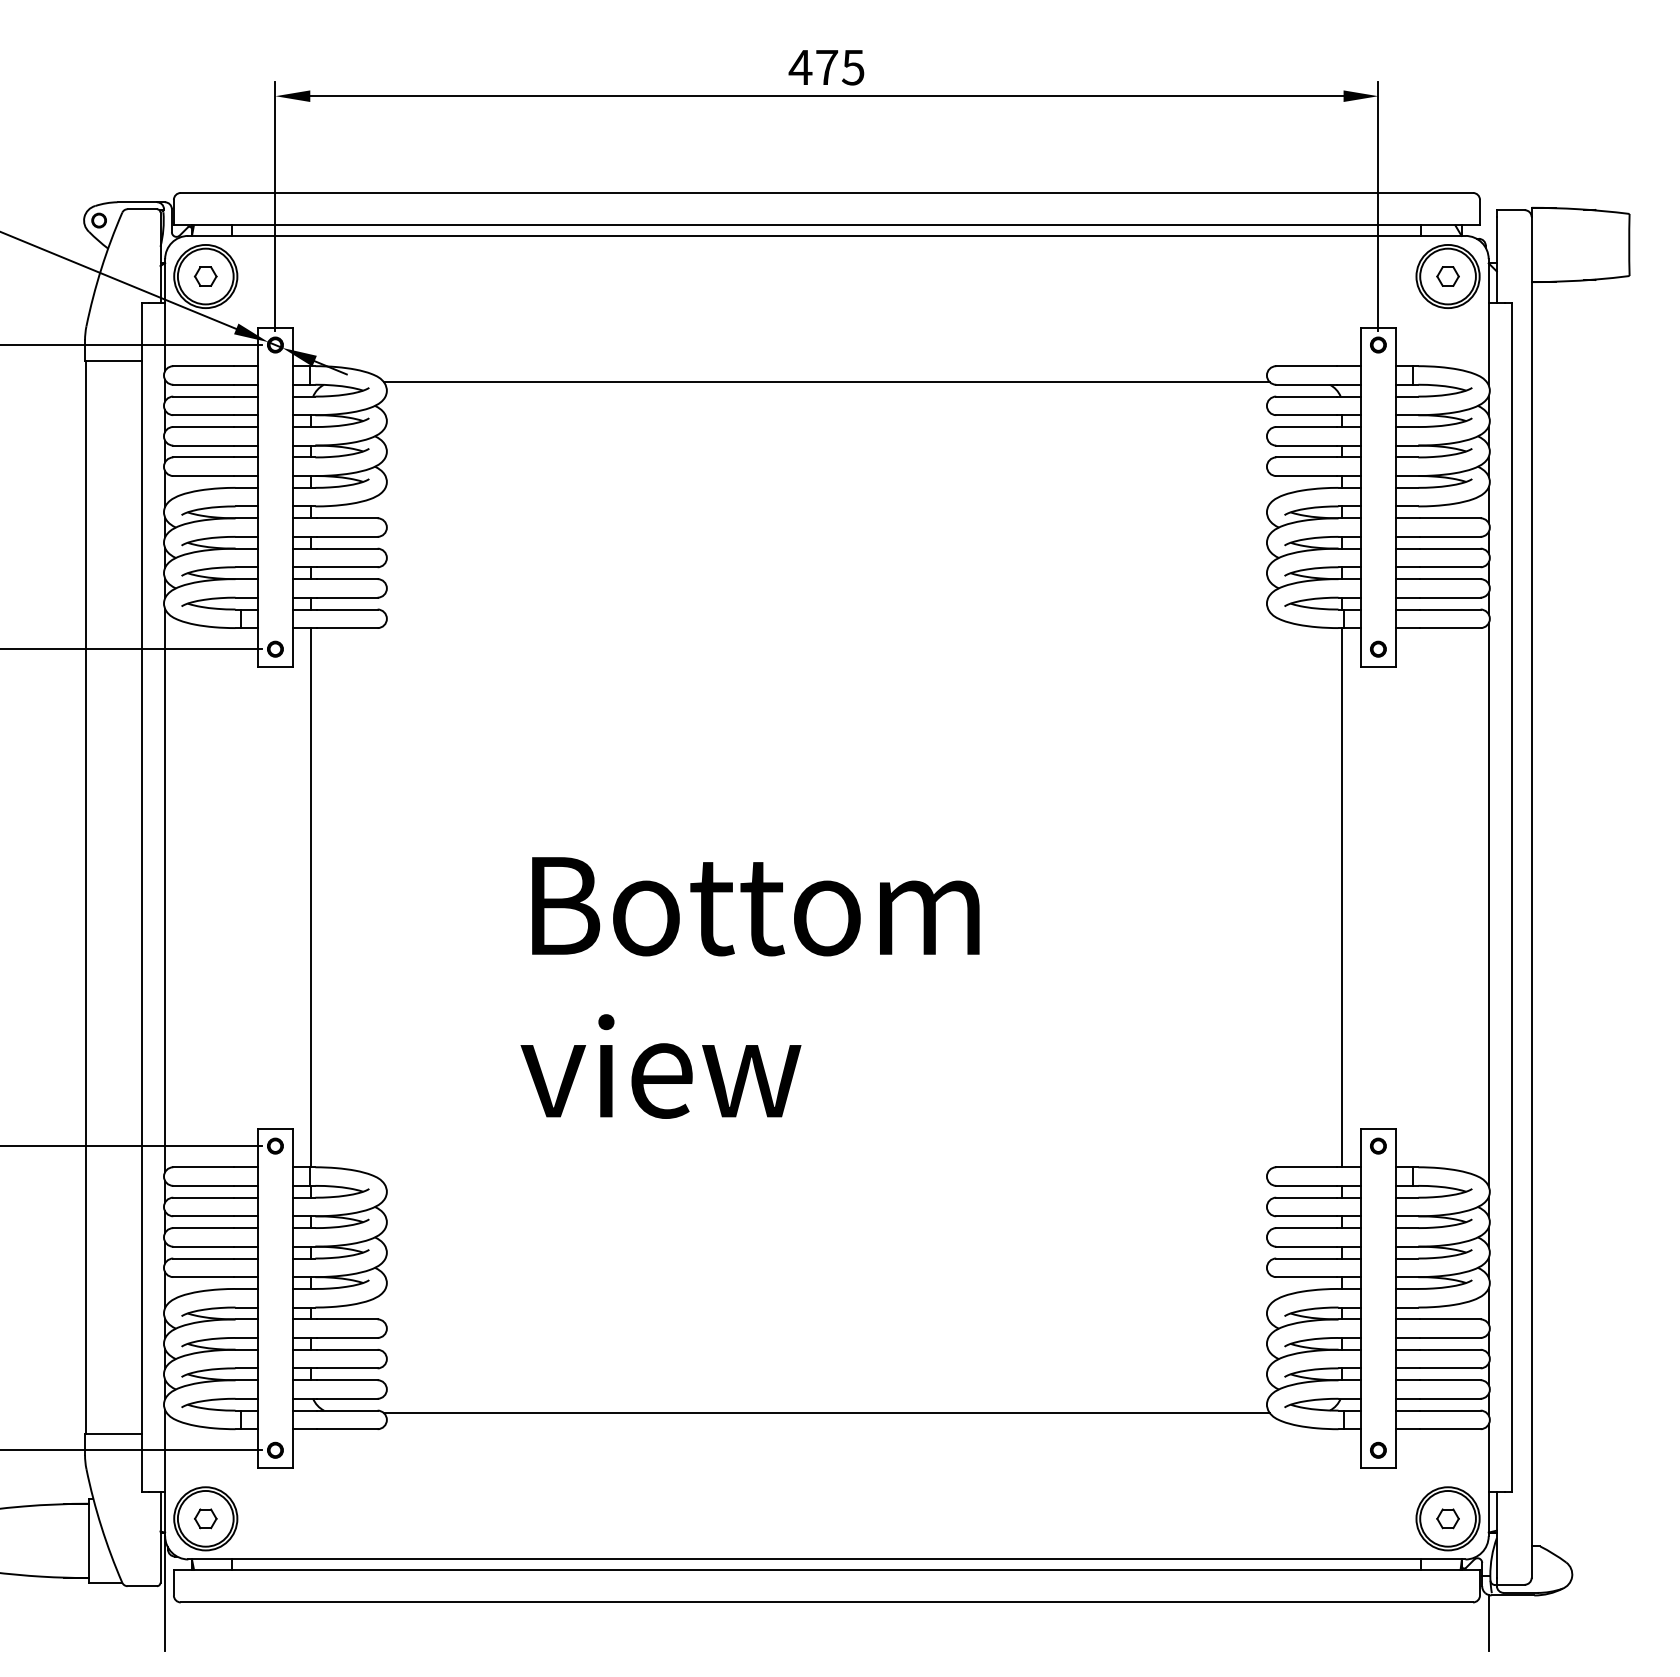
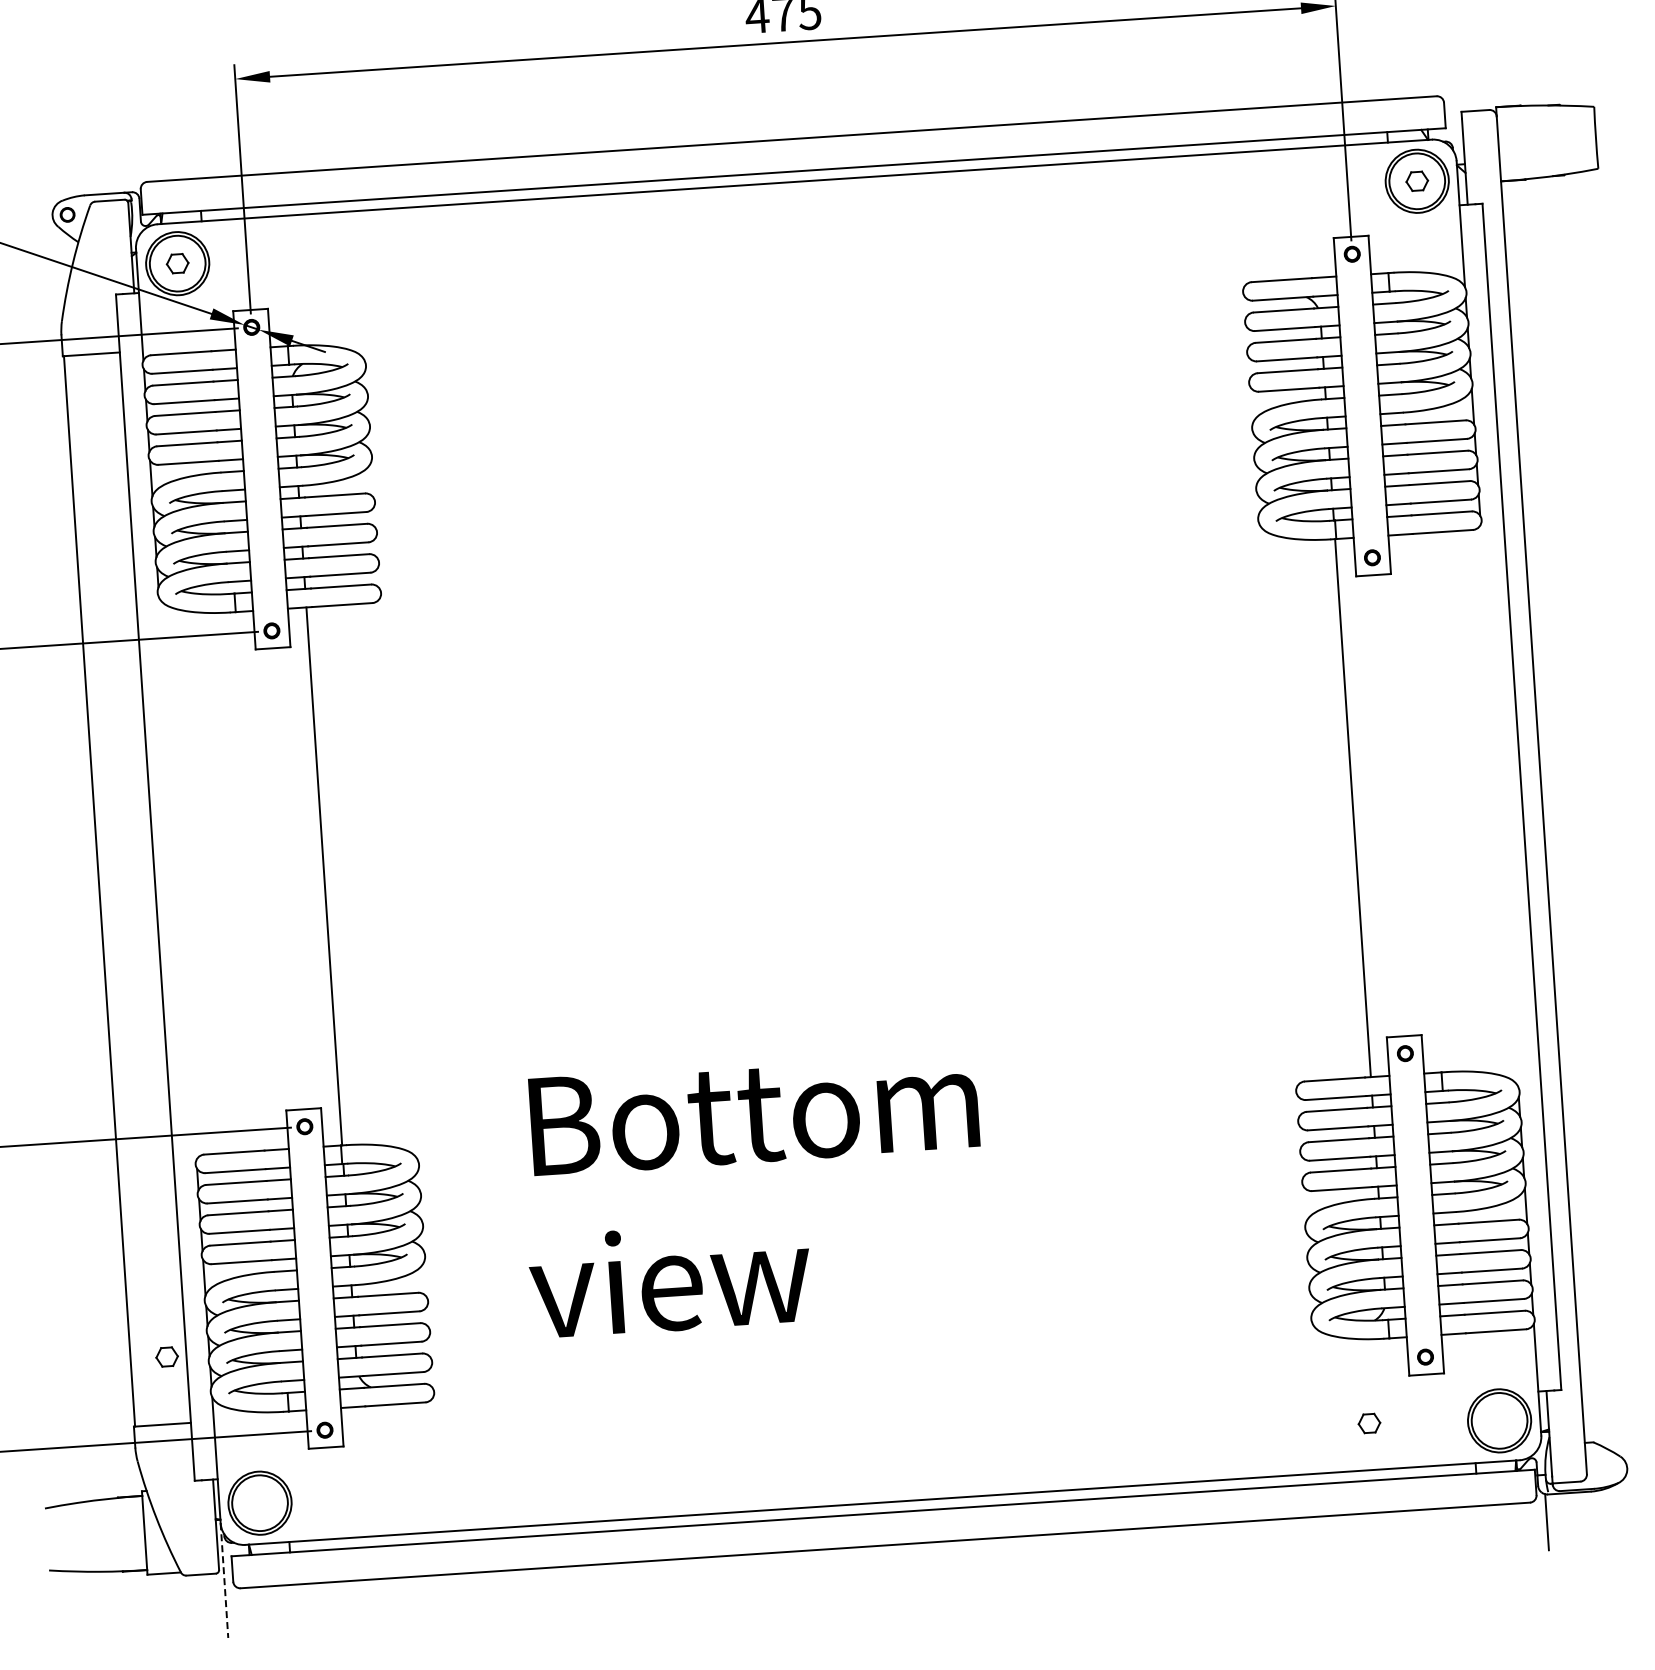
line: (826, 382) -> (804, 328), removed
line: (165, 890) -> (178, 878), removed
line: (1488, 904) -> (1499, 805), removed
text: (749, 987) -> (753, 1194), moved
line: (826, 1413) -> (872, 1356), removed
part: (205, 1518) -> (166, 1356), moved
part: (1447, 1518) -> (1368, 1423), moved
line: (165, 1594) -> (224, 1581), solid -> dashed

